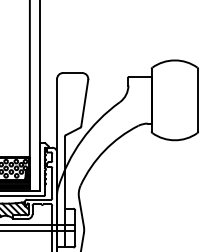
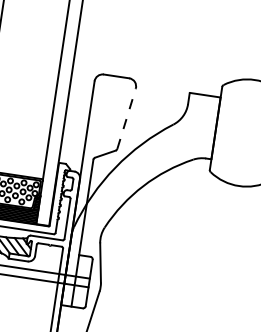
line: (84, 102) -> (126, 117), solid -> dashed

